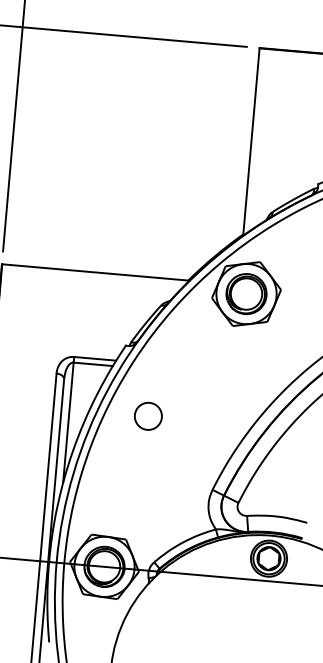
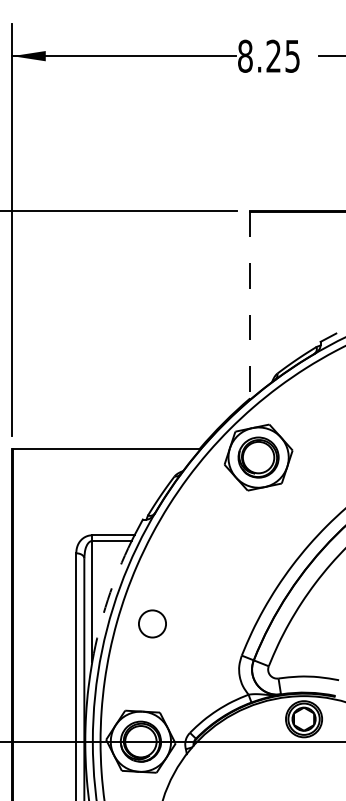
line: (251, 142) -> (250, 306), solid -> dashed
circle: (148, 415) -> (152, 623), moved
arc: (83, 422) -> (107, 599), solid -> dashed

